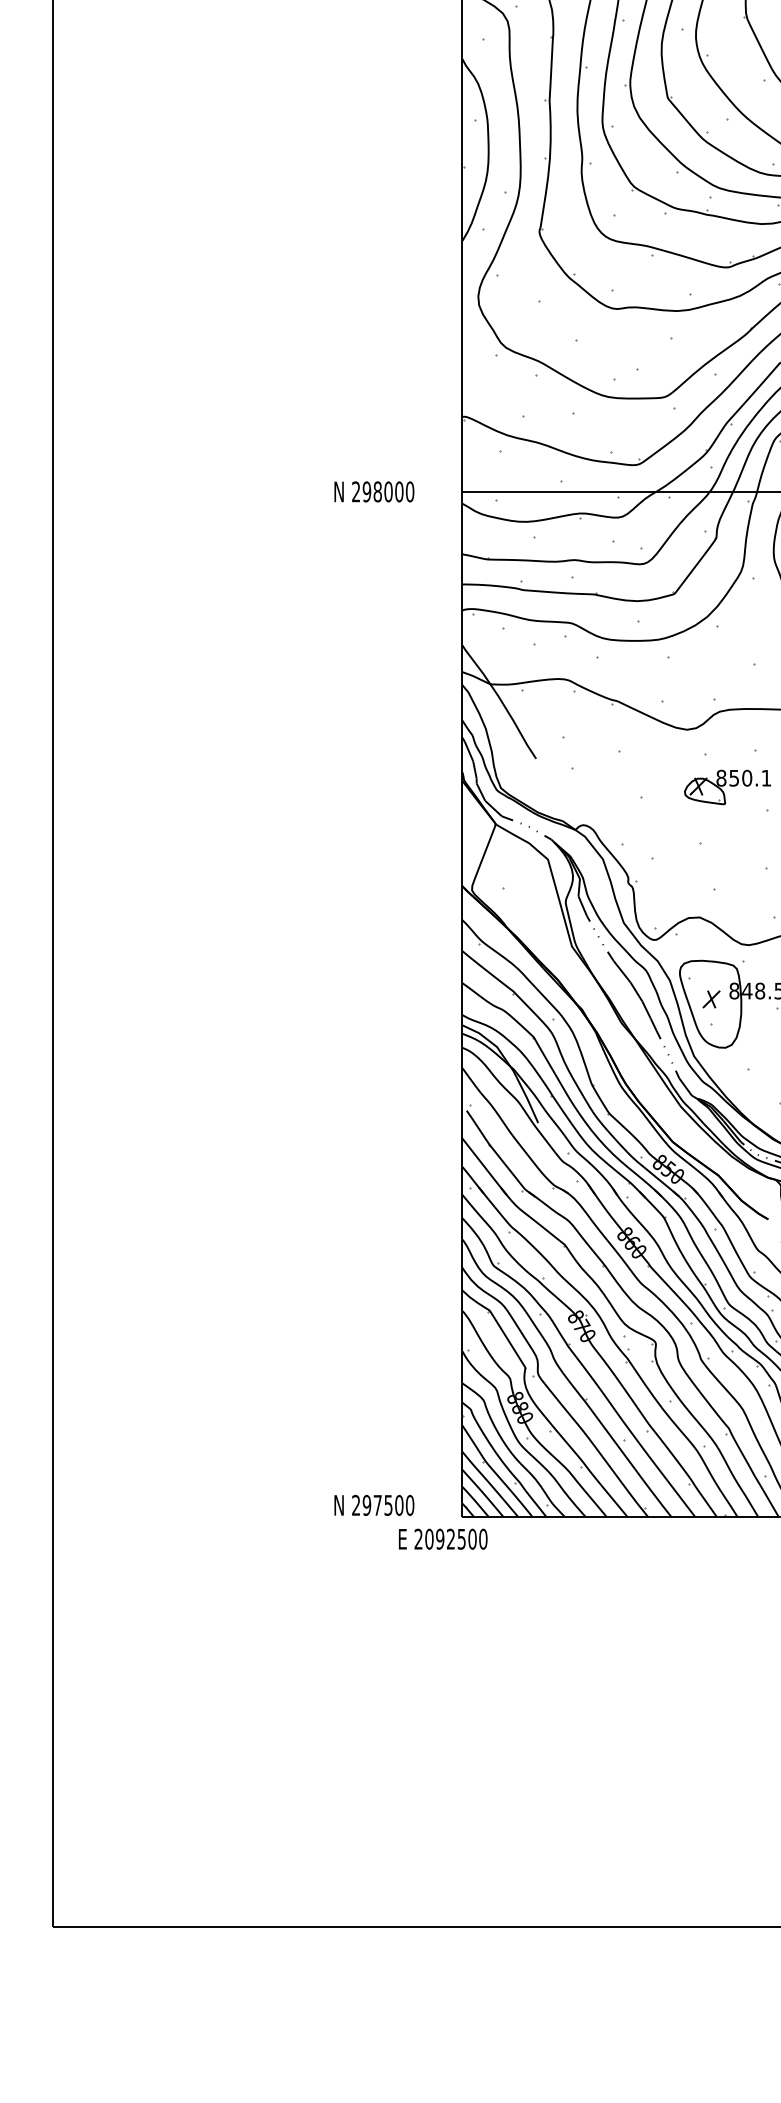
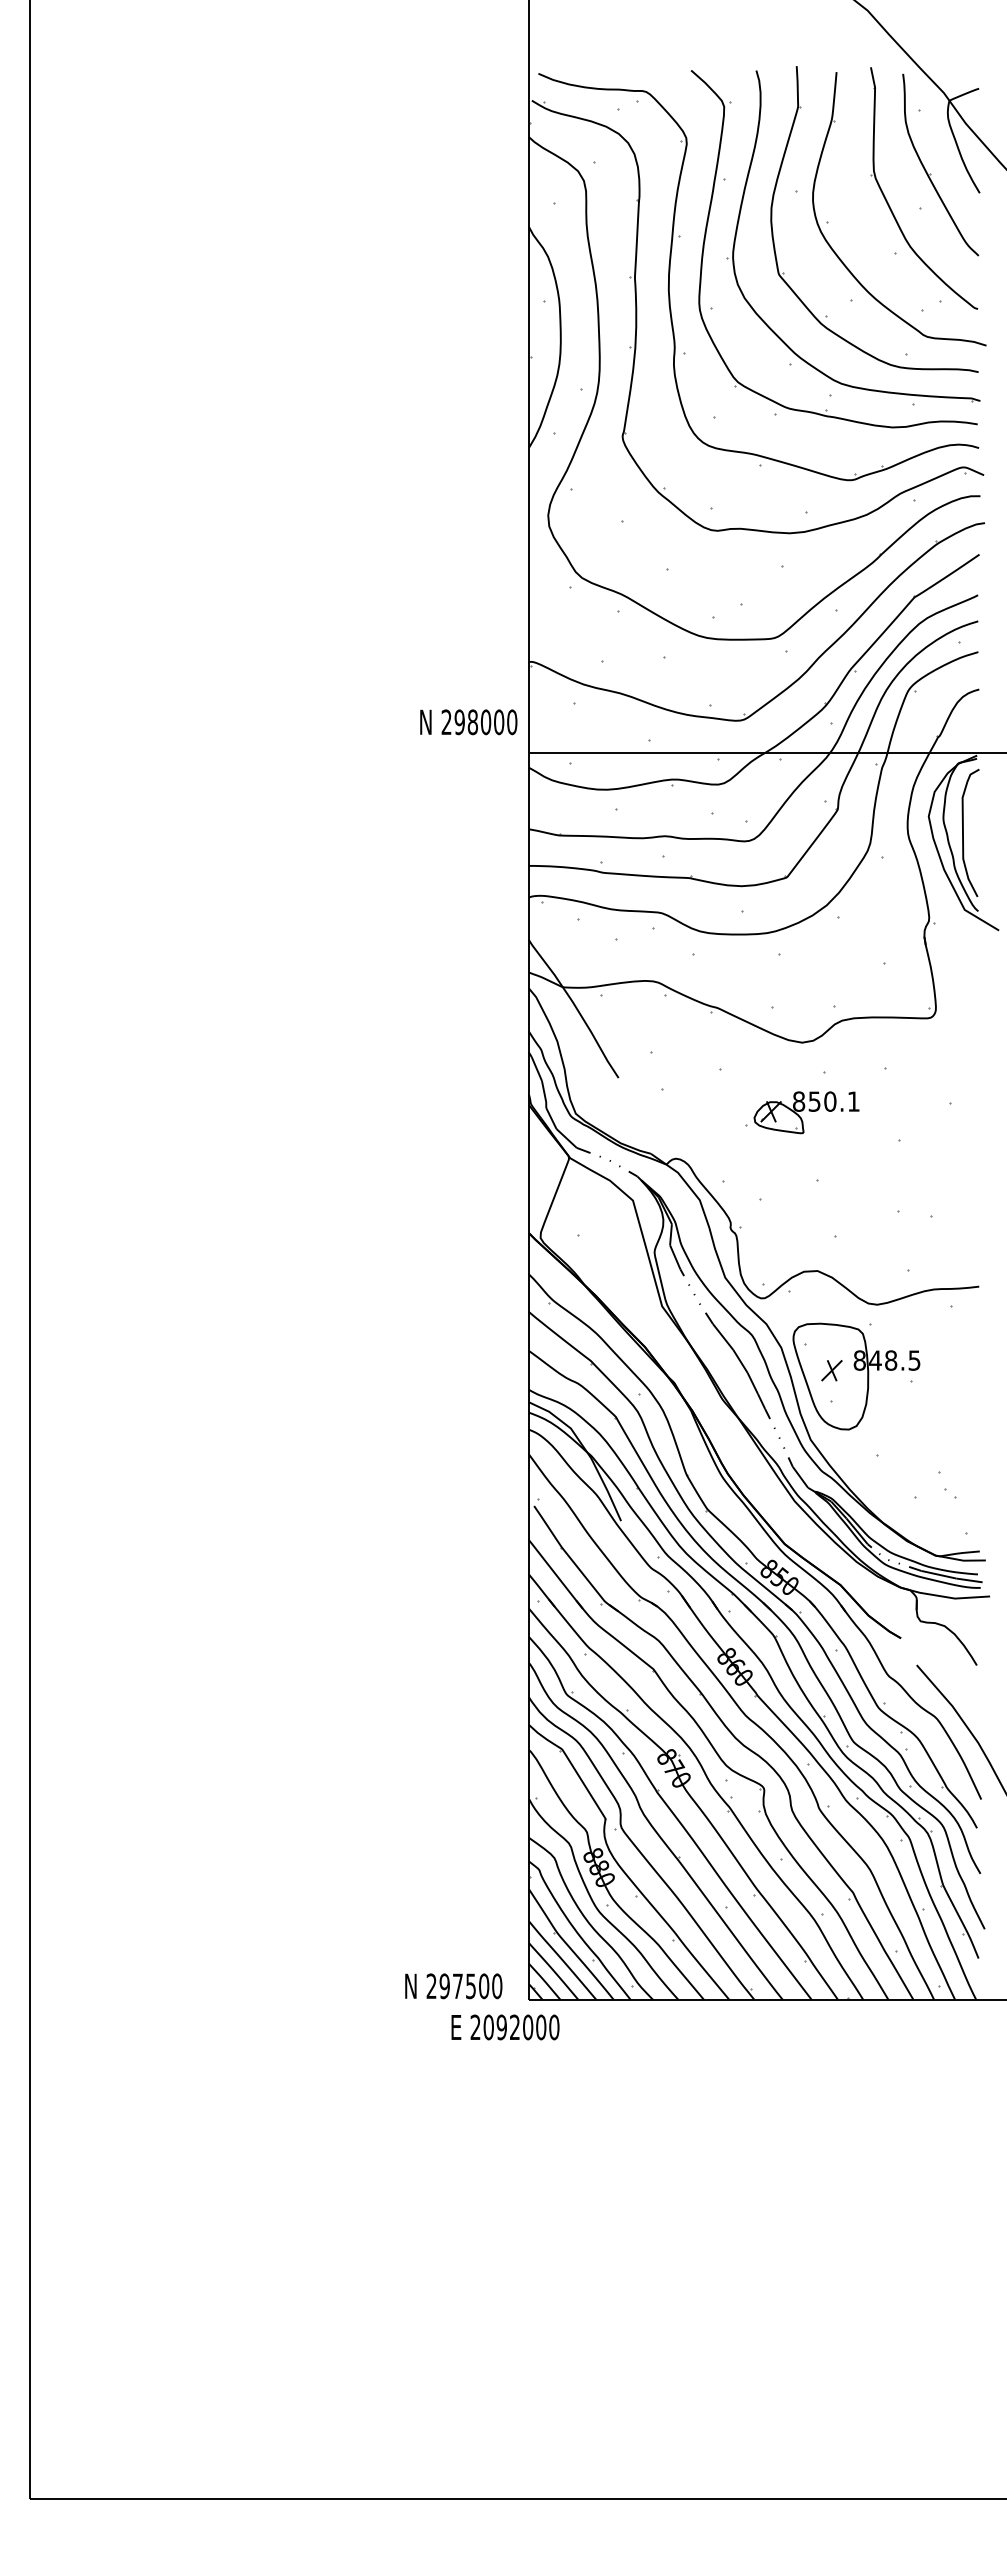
text: (374, 492) -> (468, 722), moved
part: (727, 787) -> (806, 1112), moved
text: (374, 1505) -> (453, 1986), moved
text: (462, 1539) -> (528, 2027), 2092500 -> 2092000

